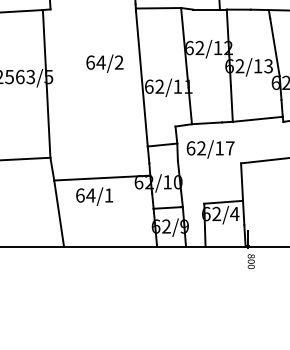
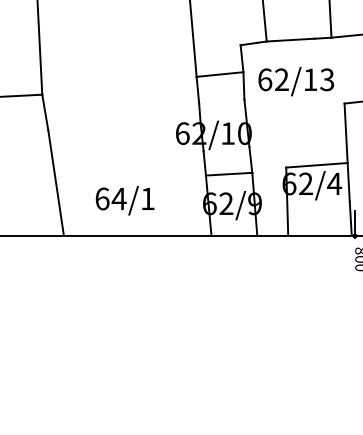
text: (229, 148) -> (326, 80), 62/17 -> 62/13
line: (102, 177) -> (124, 125), removed
text: (94, 196) -> (124, 200), moved

